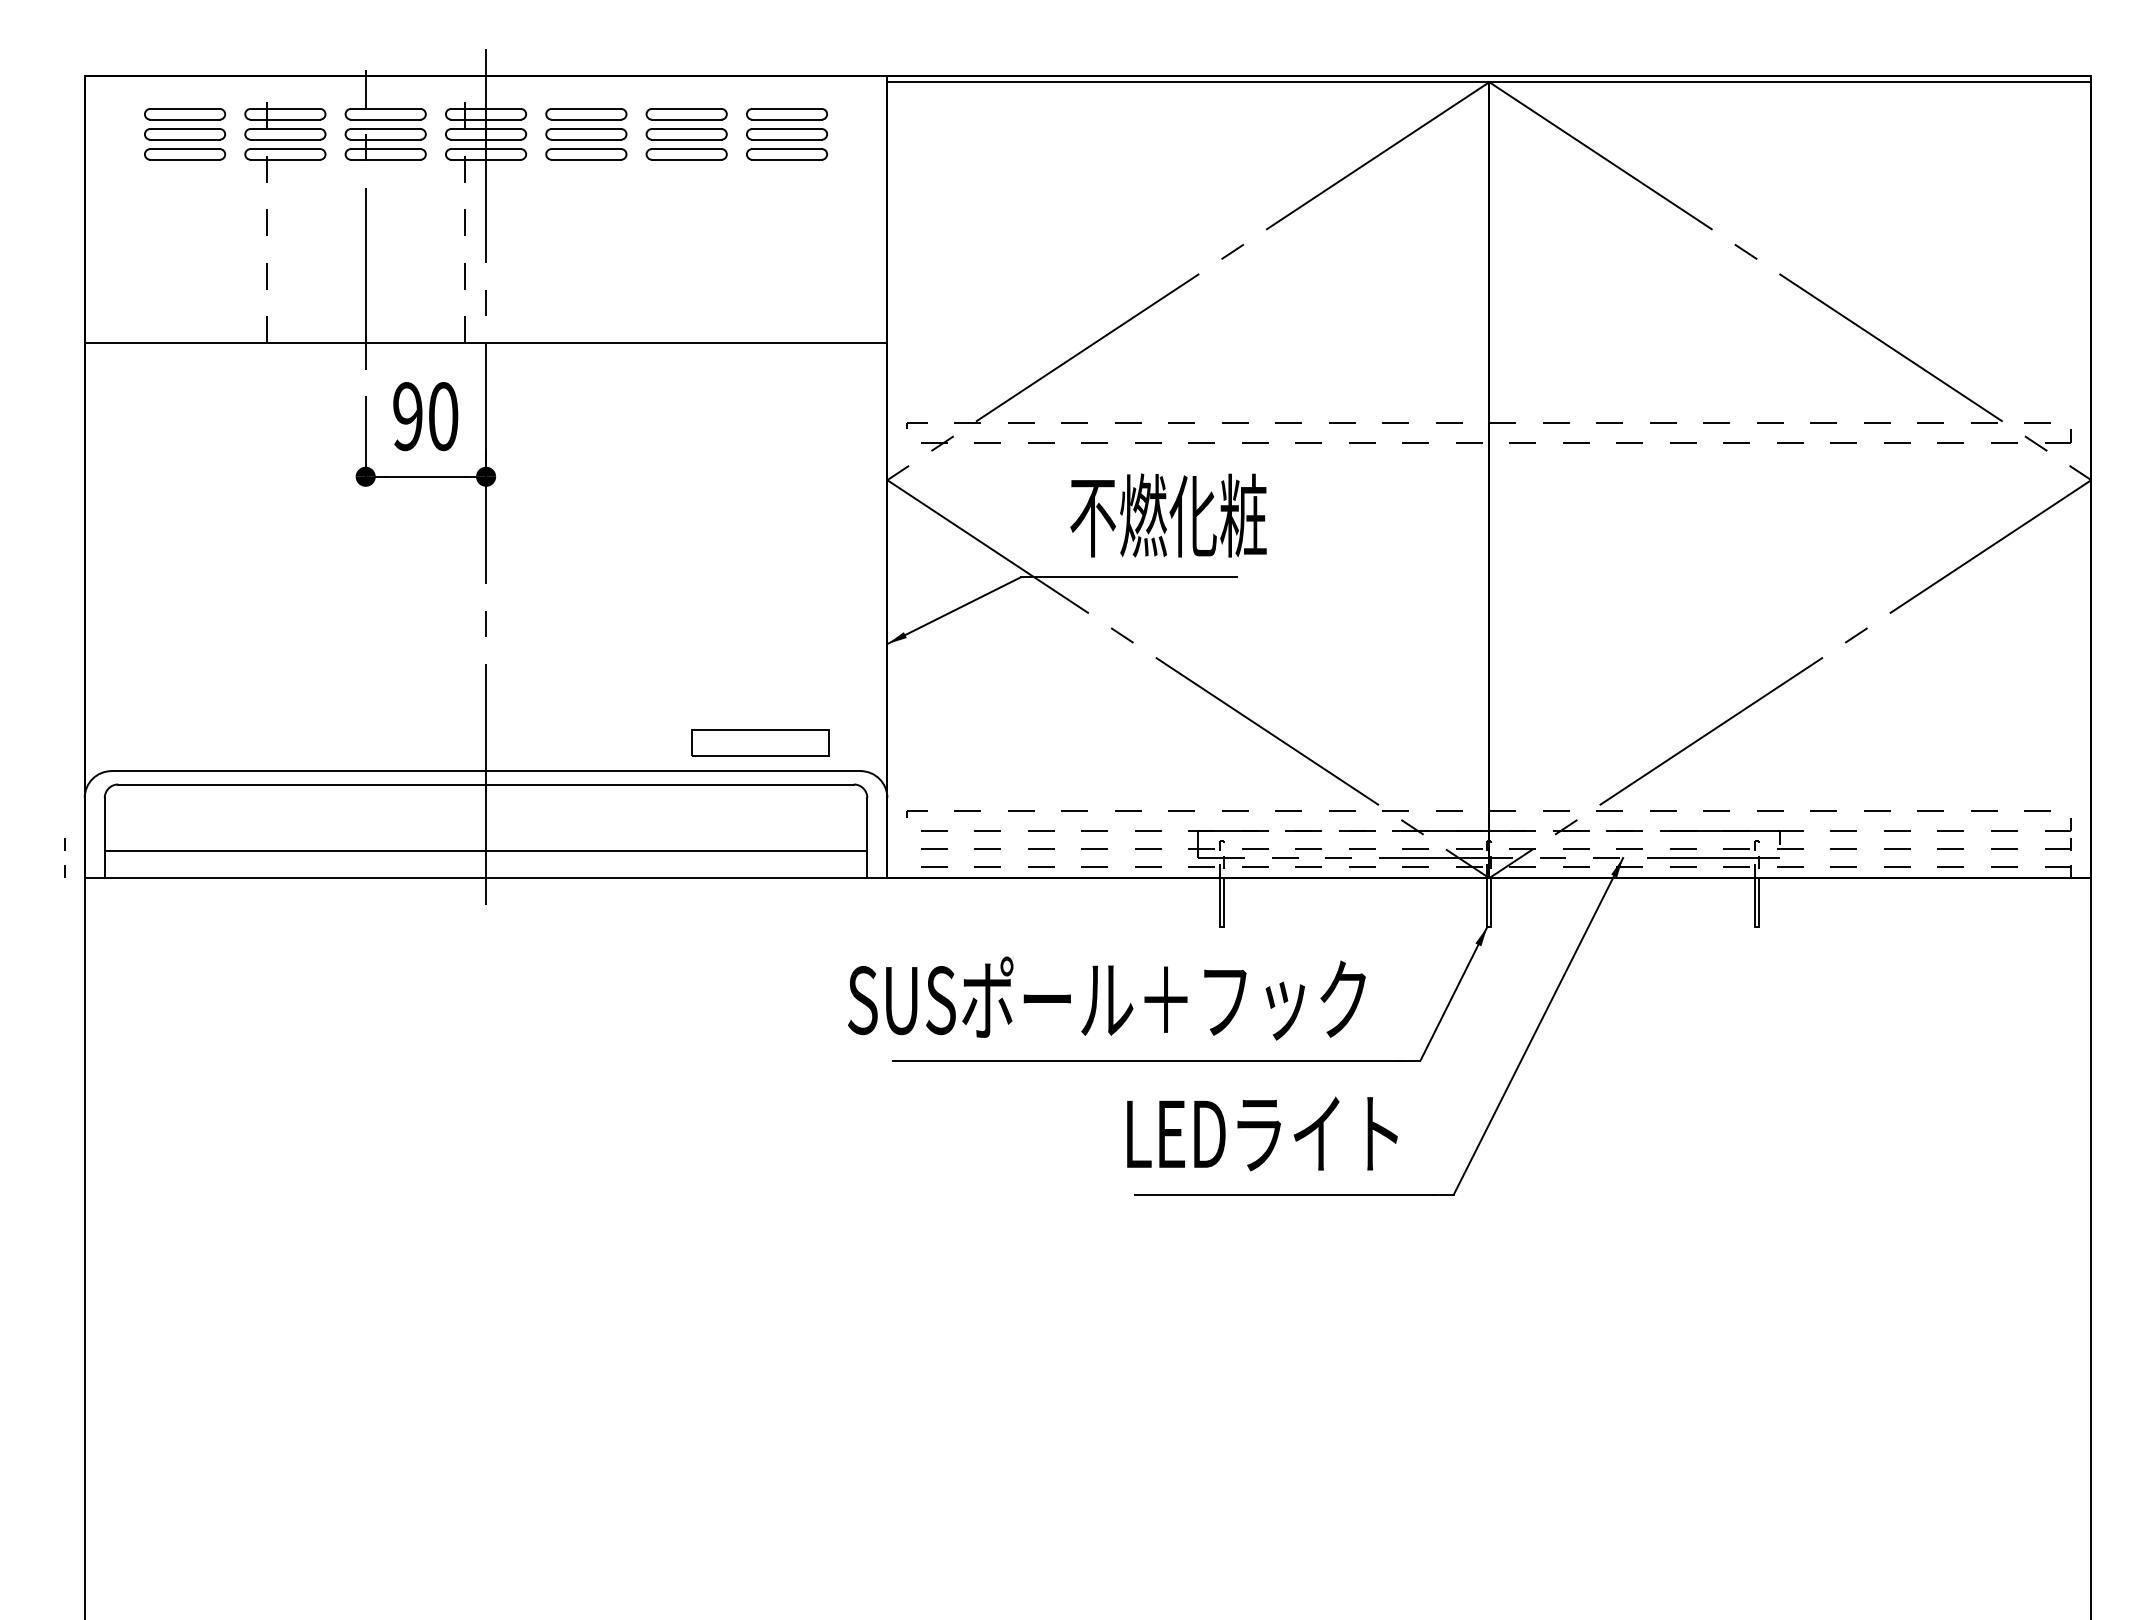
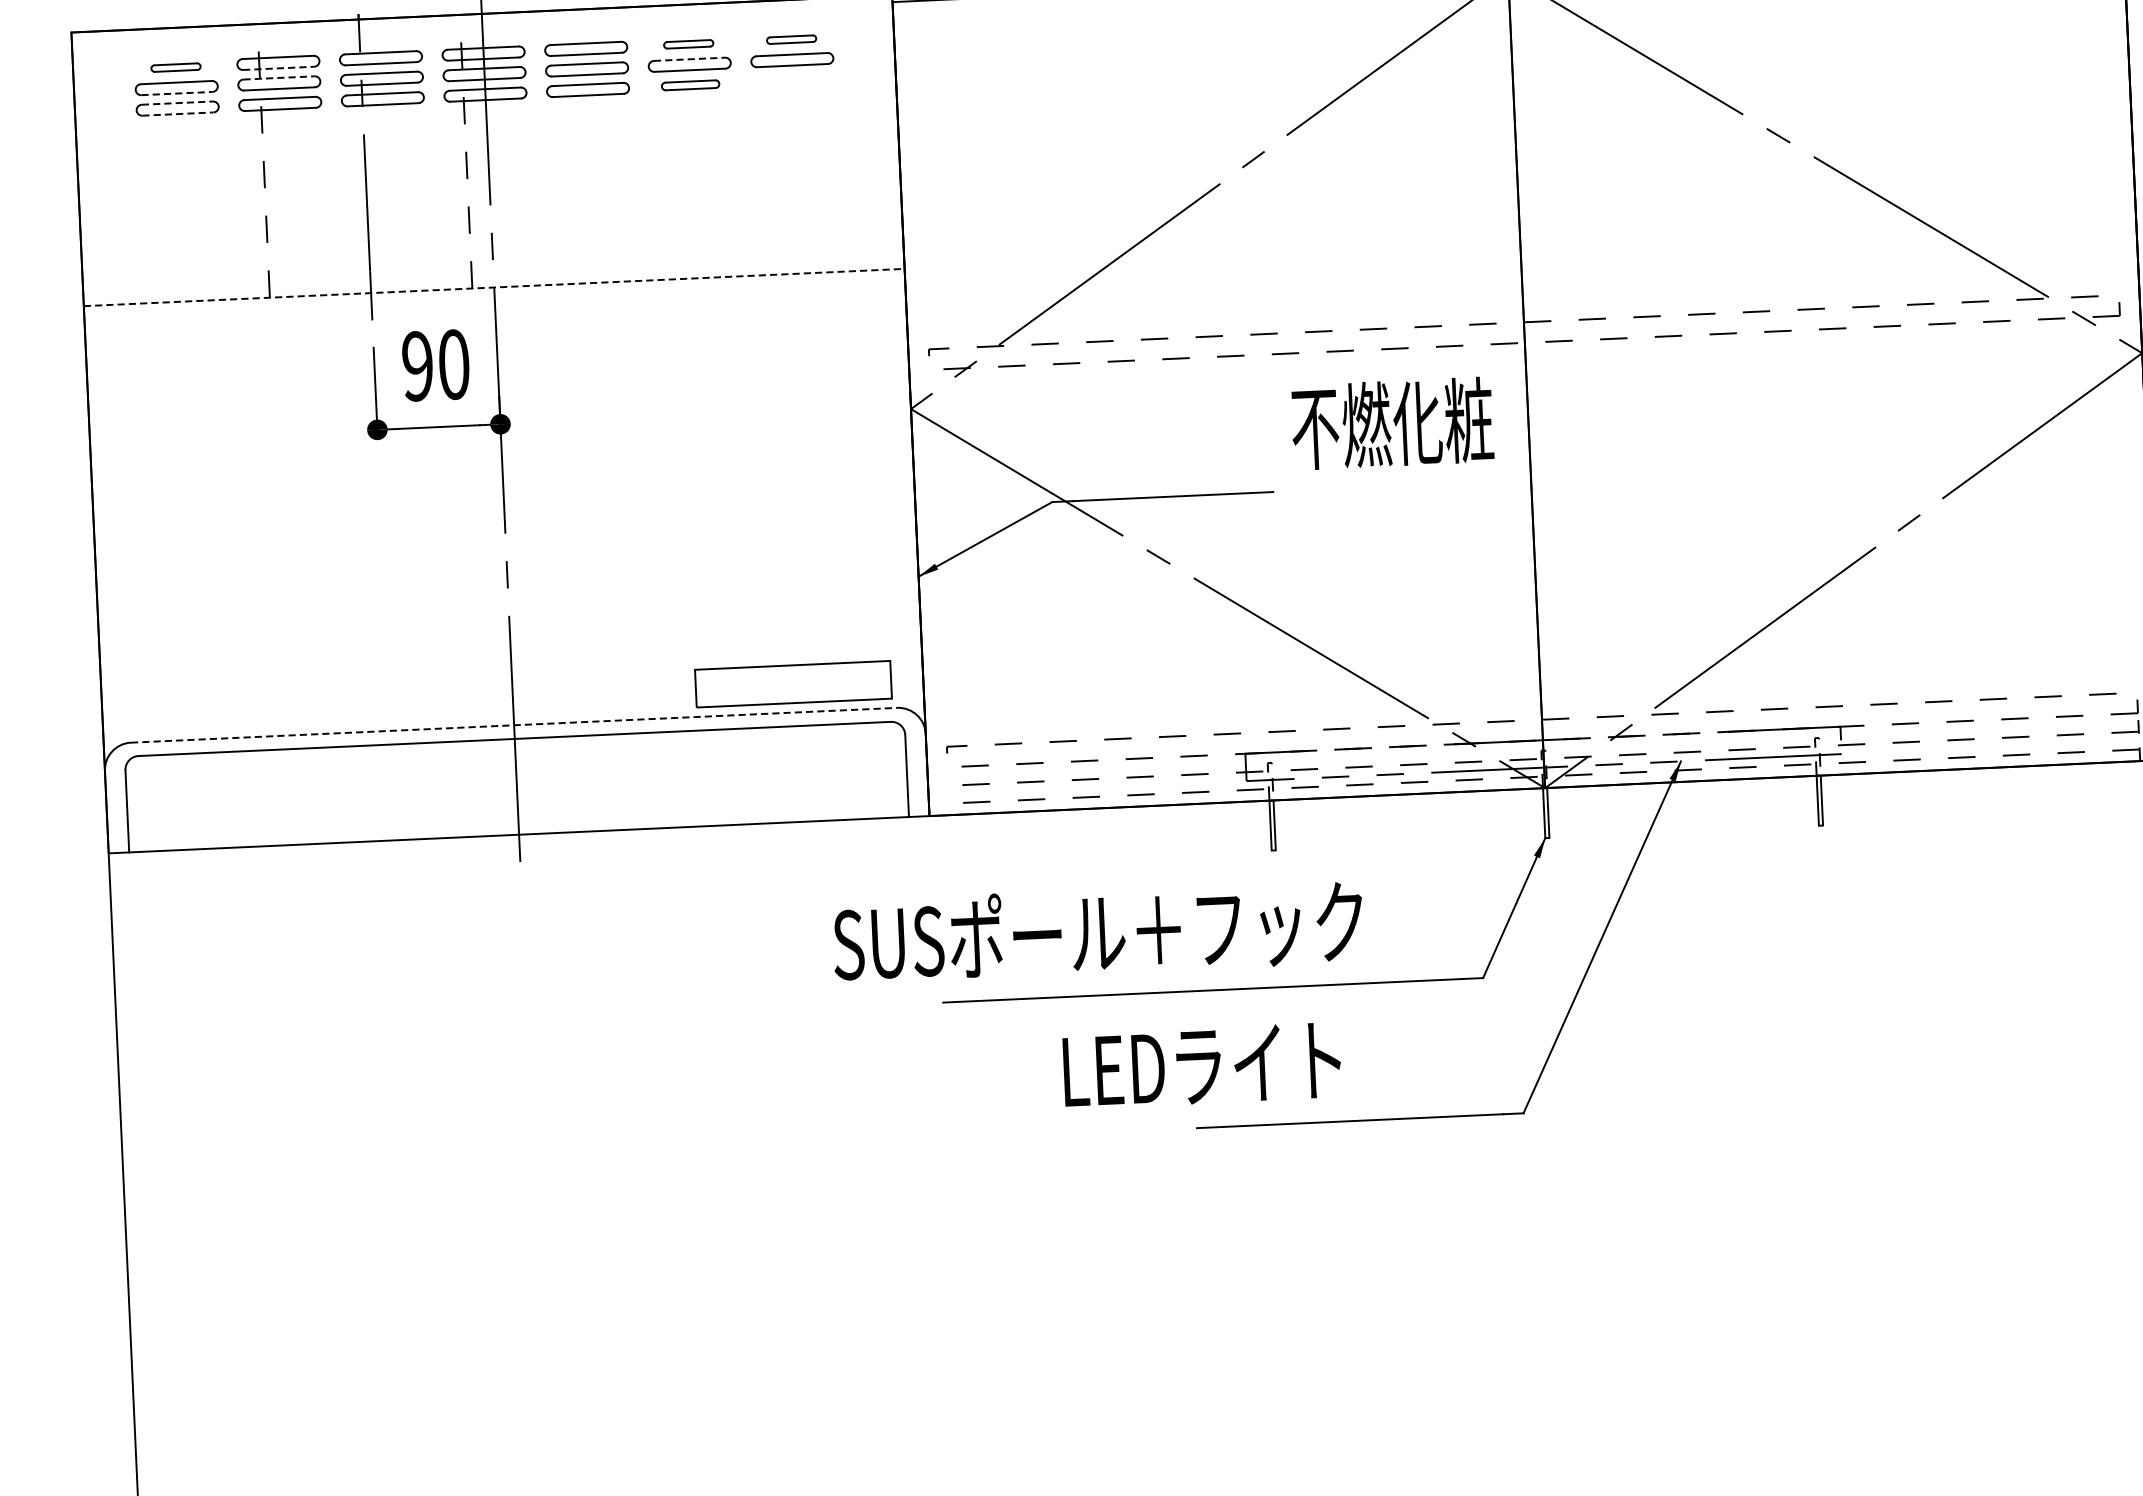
part: (185, 114) -> (176, 67), size x0.6
part: (686, 114) -> (688, 44), size x0.6
part: (787, 114) -> (791, 39), size x0.6
line: (285, 119) -> (278, 68), solid -> dashed
line: (285, 129) -> (279, 78), solid -> dashed
line: (686, 129) -> (689, 59), solid -> dashed
line: (185, 139) -> (177, 93), solid -> dashed
line: (185, 149) -> (177, 103), solid -> dashed
part: (686, 154) -> (690, 85), size x0.7
part: (787, 154) -> (793, 80), removed
line: (185, 159) -> (178, 113), solid -> dashed
line: (486, 343) -> (494, 287), solid -> dashed
text: (1168, 515) -> (1392, 423), moved
part: (760, 742) -> (793, 683), size x1.4
line: (486, 771) -> (514, 725), solid -> dashed
line: (64, 850) -> (86, 826), removed
line: (485, 851) -> (517, 807), removed
text: (1106, 998) -> (1097, 931), moved
text: (1262, 1133) -> (1202, 1065), moved

